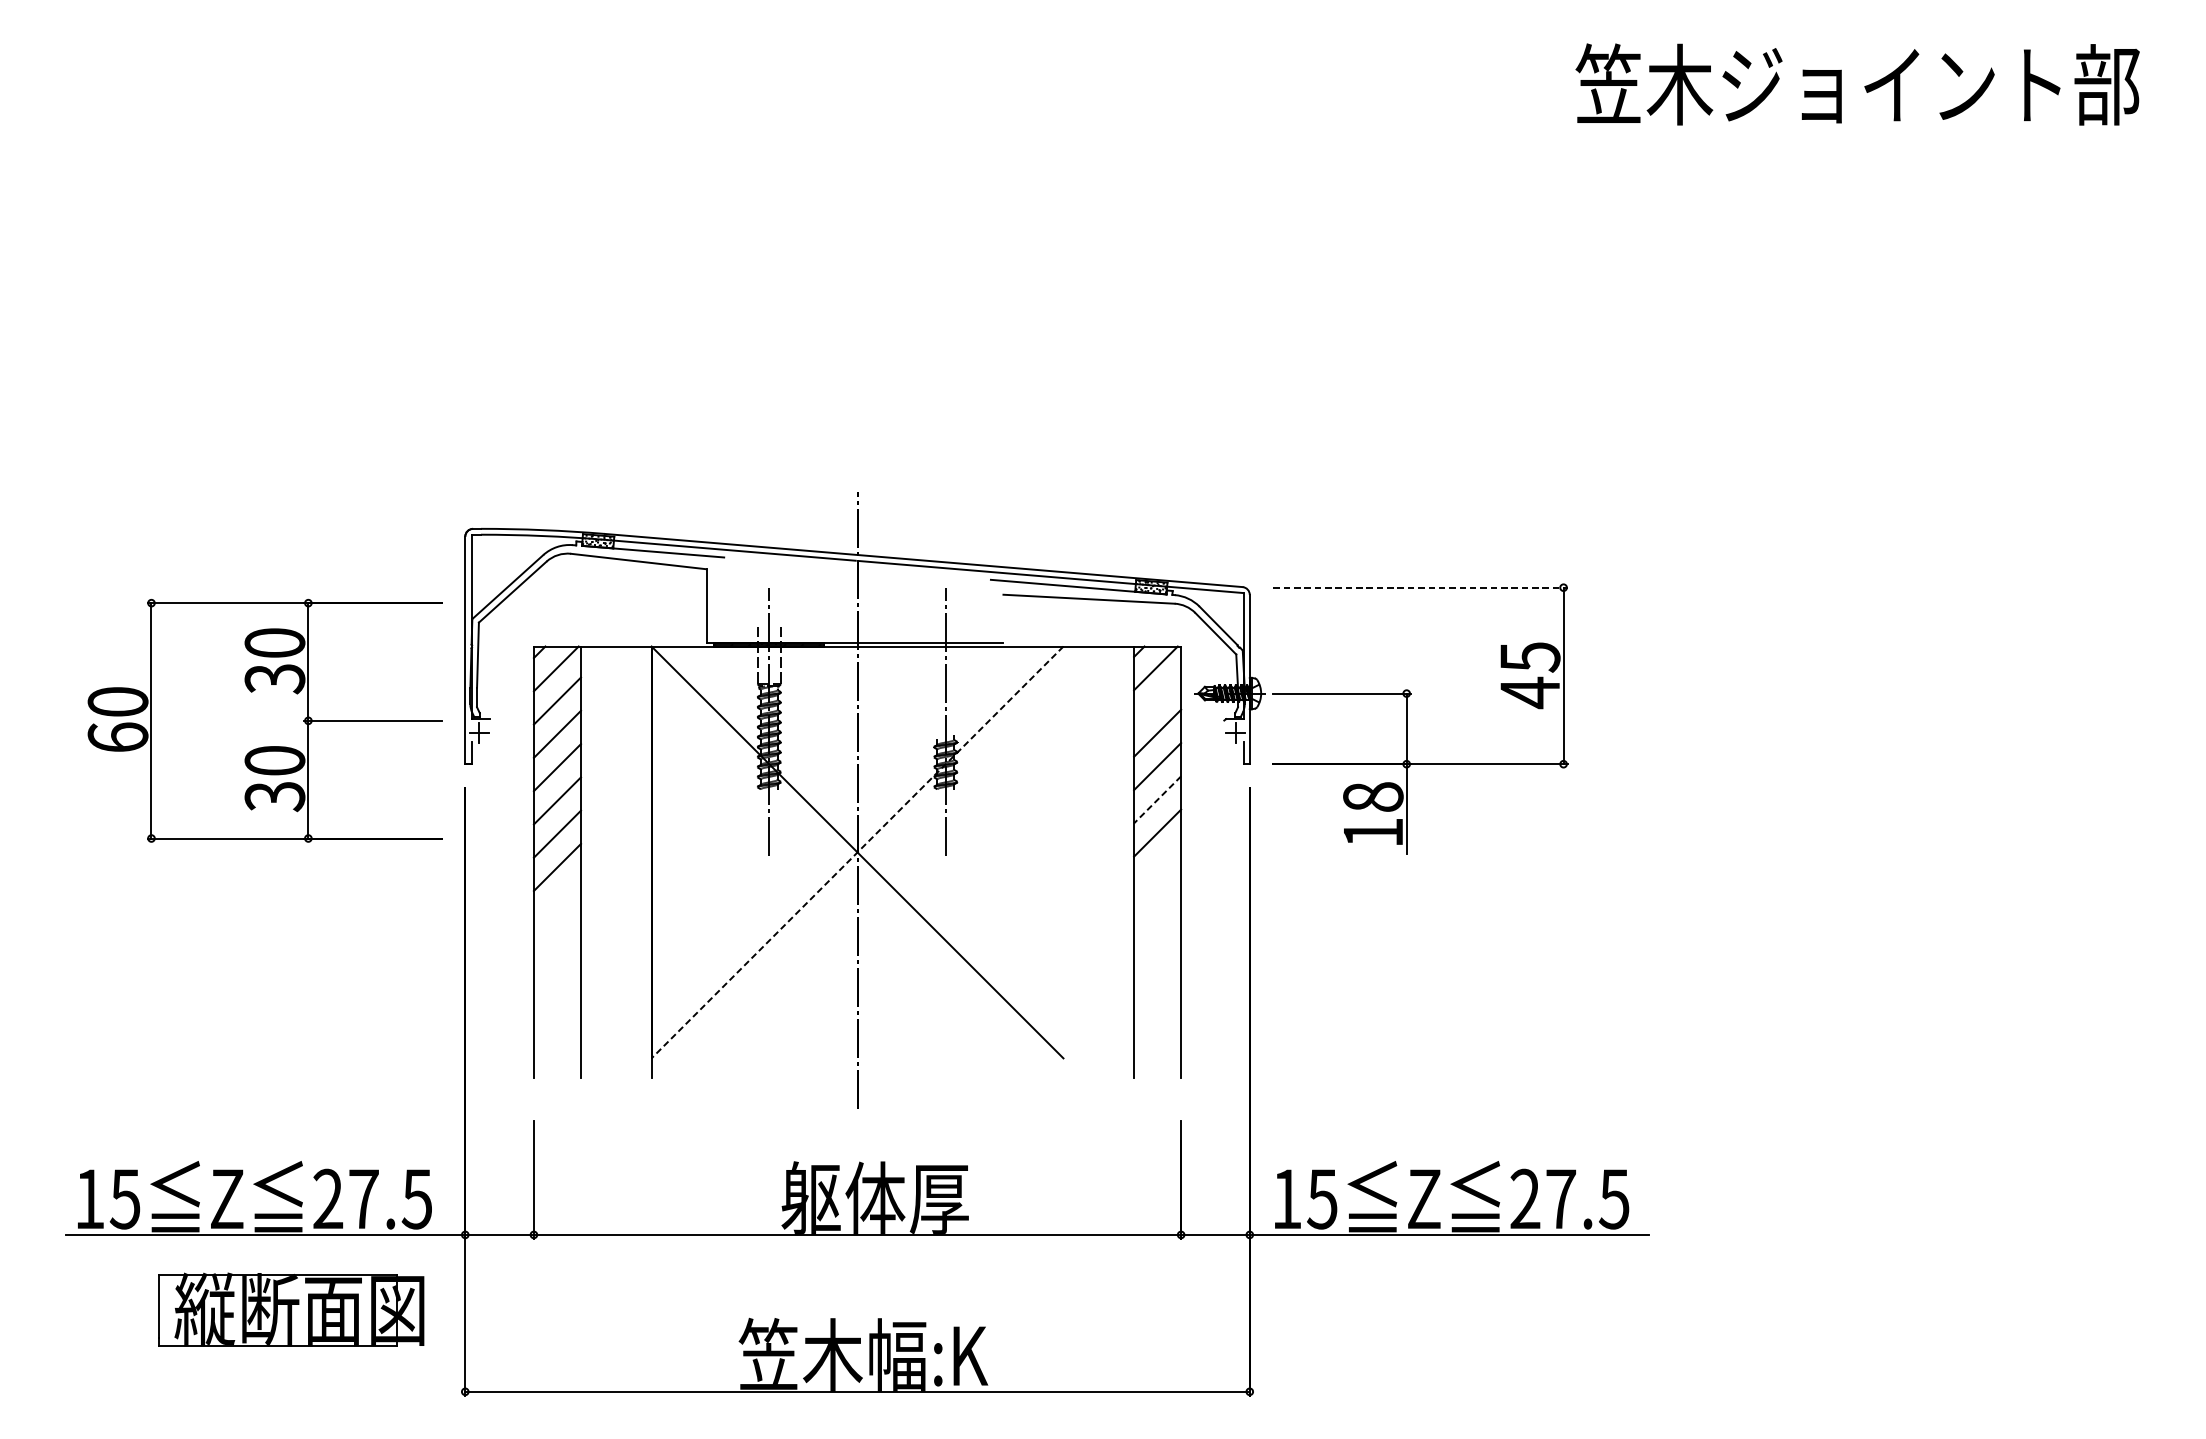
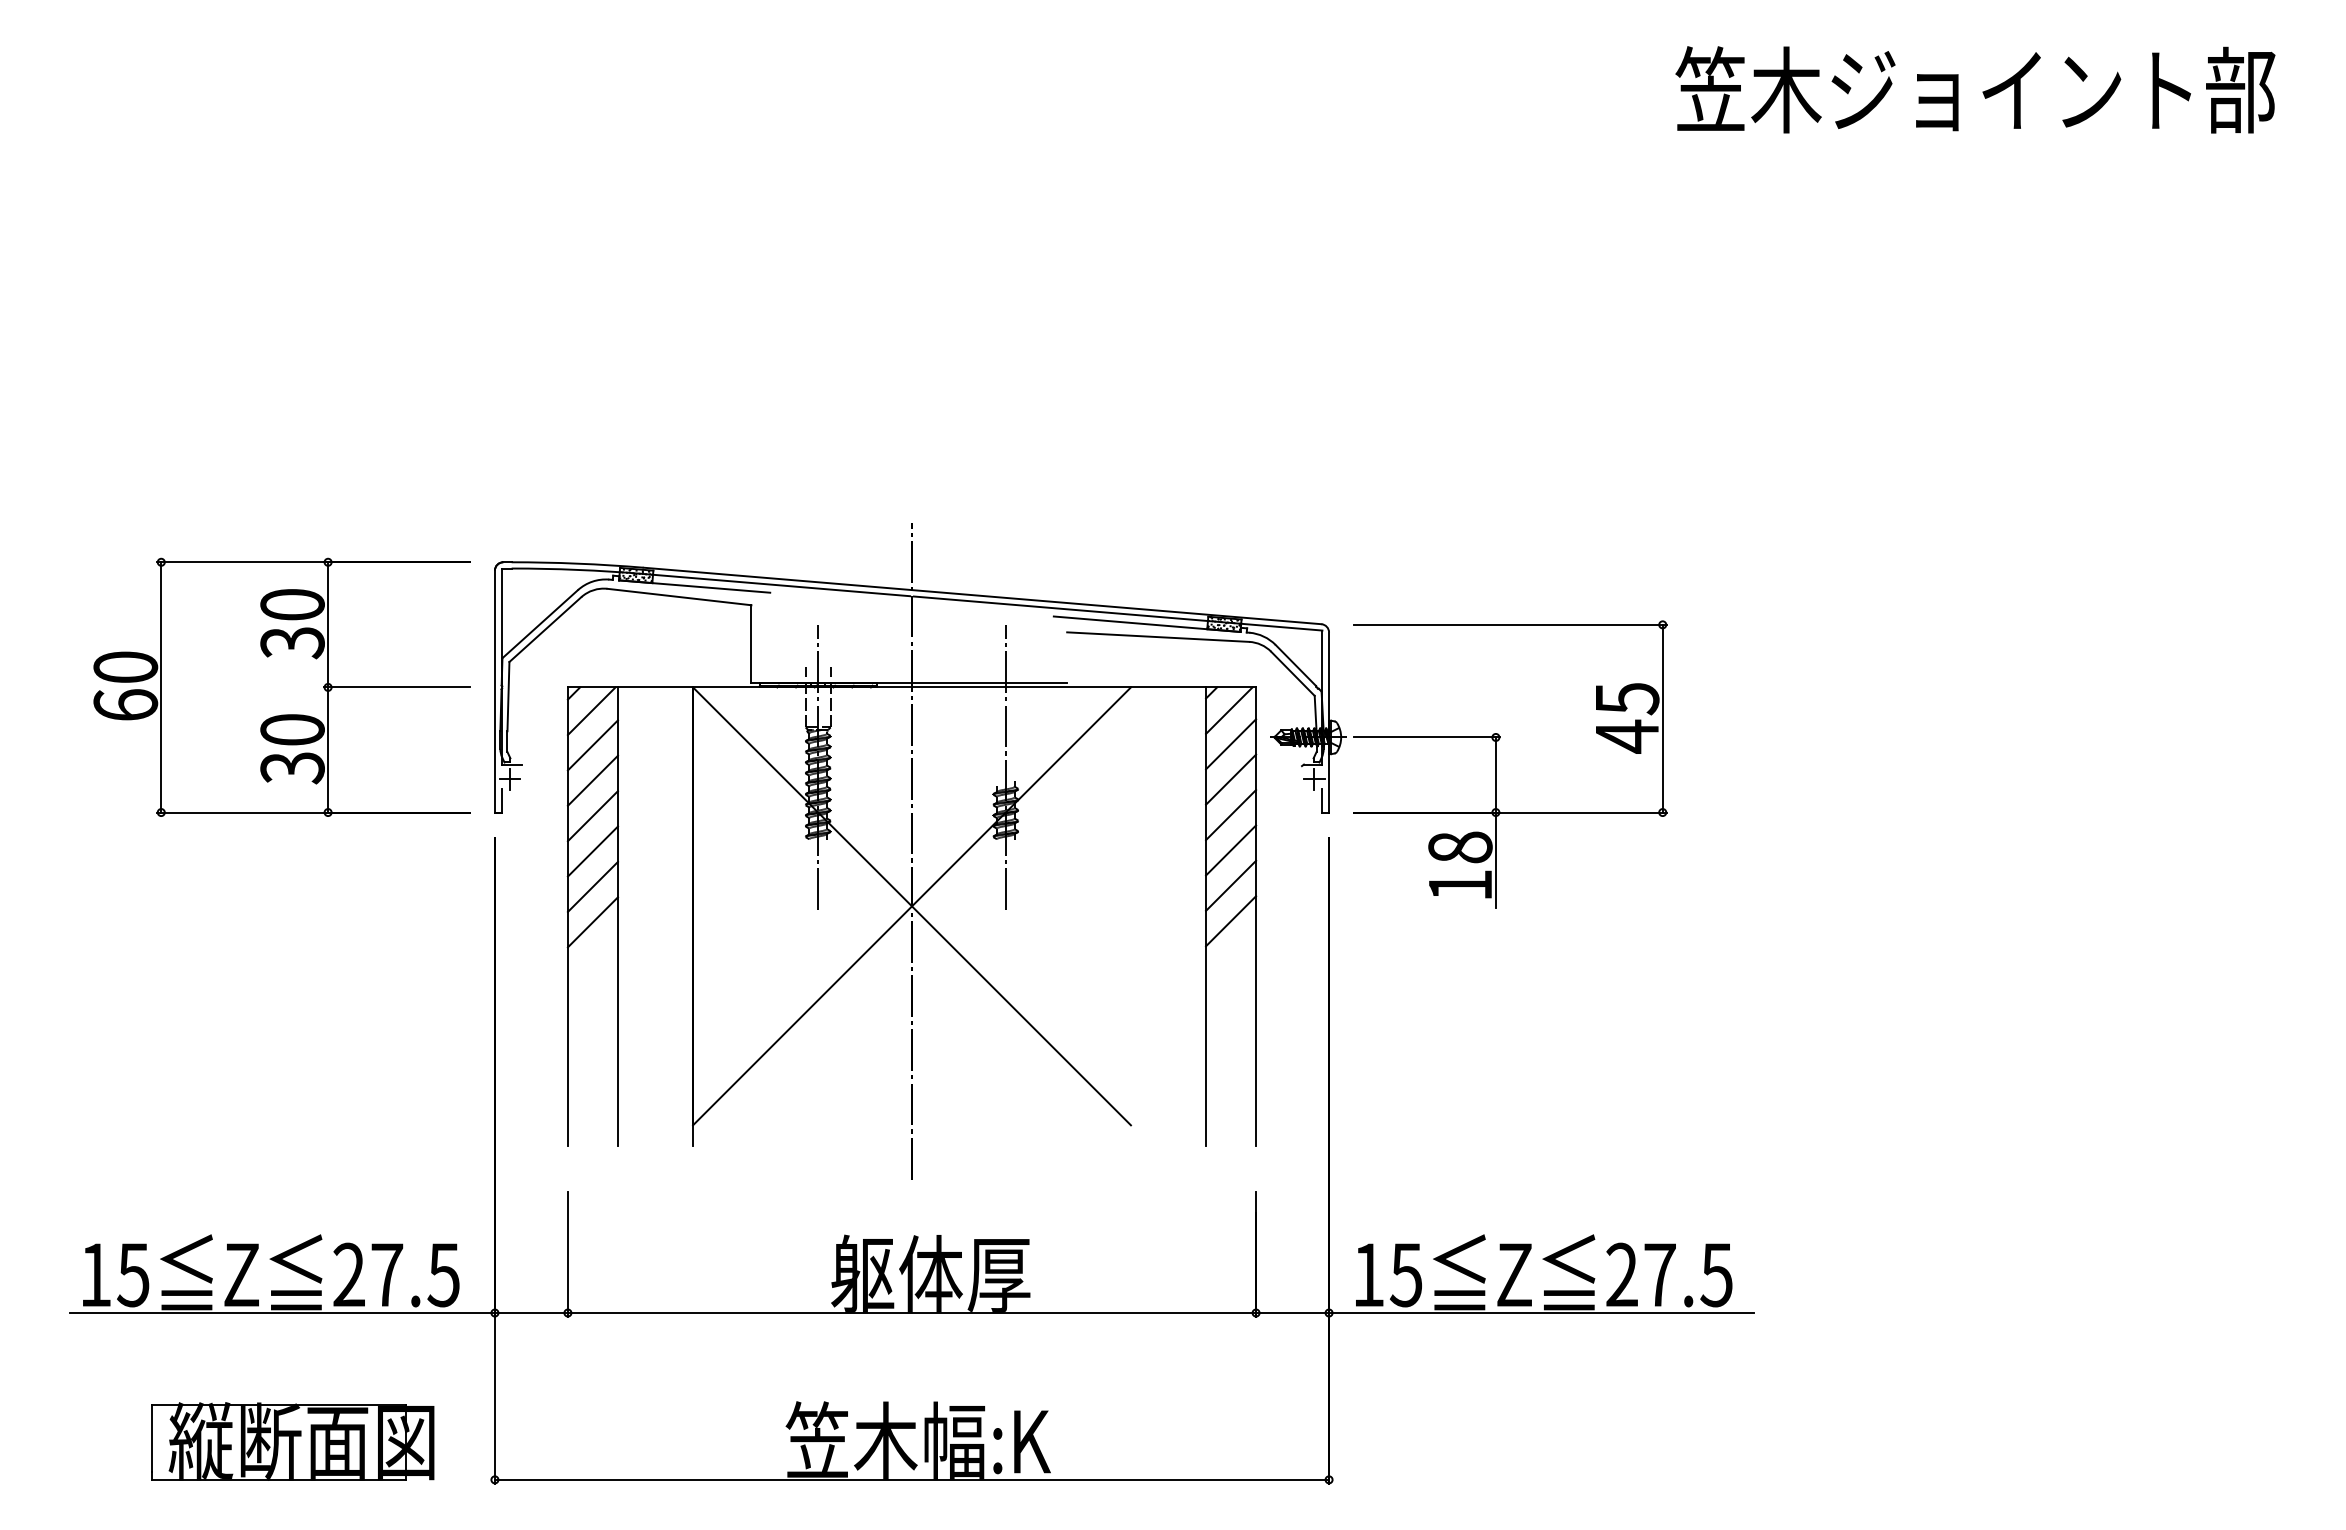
line: (1420, 587) -> (1510, 624), dashed -> solid
line: (1158, 700) -> (1231, 744), added
part: (264, 719) -> (281, 686), moved
line: (1157, 799) -> (1230, 850), dashed -> solid
line: (857, 852) -> (912, 906), dashed -> solid
line: (1158, 866) -> (1231, 921), added
part: (290, 1309) -> (292, 1441), moved

